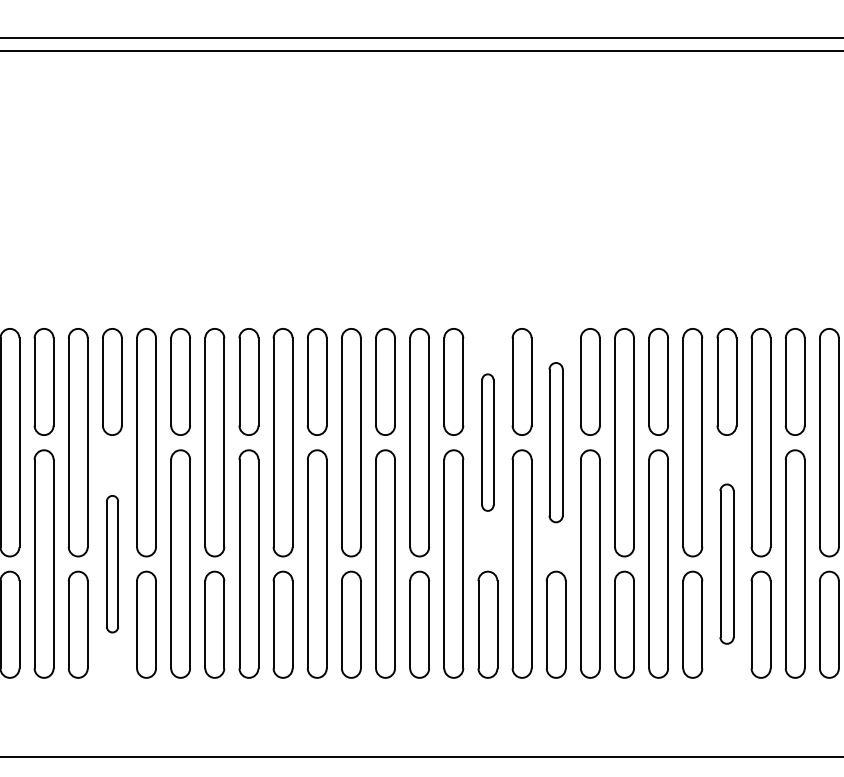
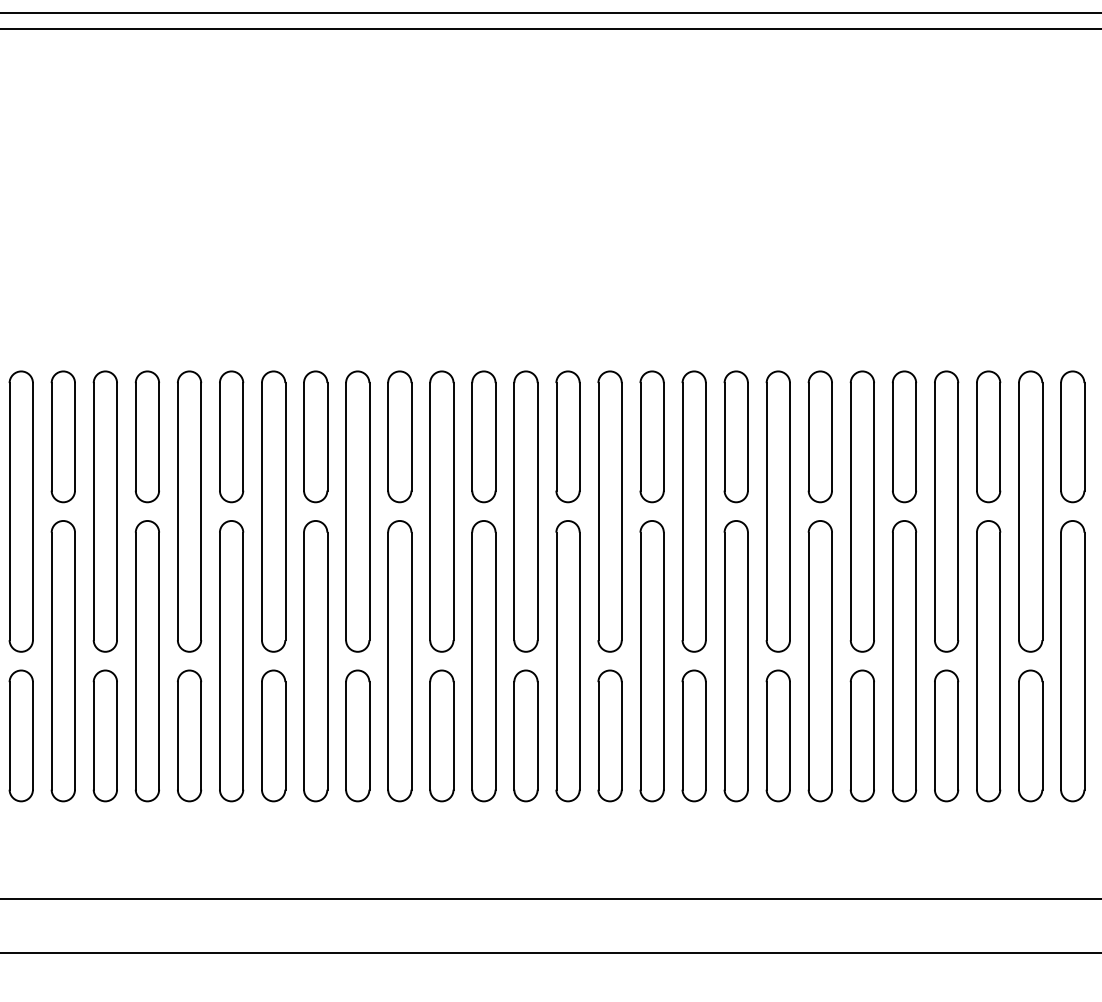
part: (487, 442) -> (693, 511), size x1.67
part: (555, 442) -> (777, 511), size x1.43
part: (112, 564) -> (231, 661), size x1.67
part: (726, 564) -> (988, 661), size x1.43

